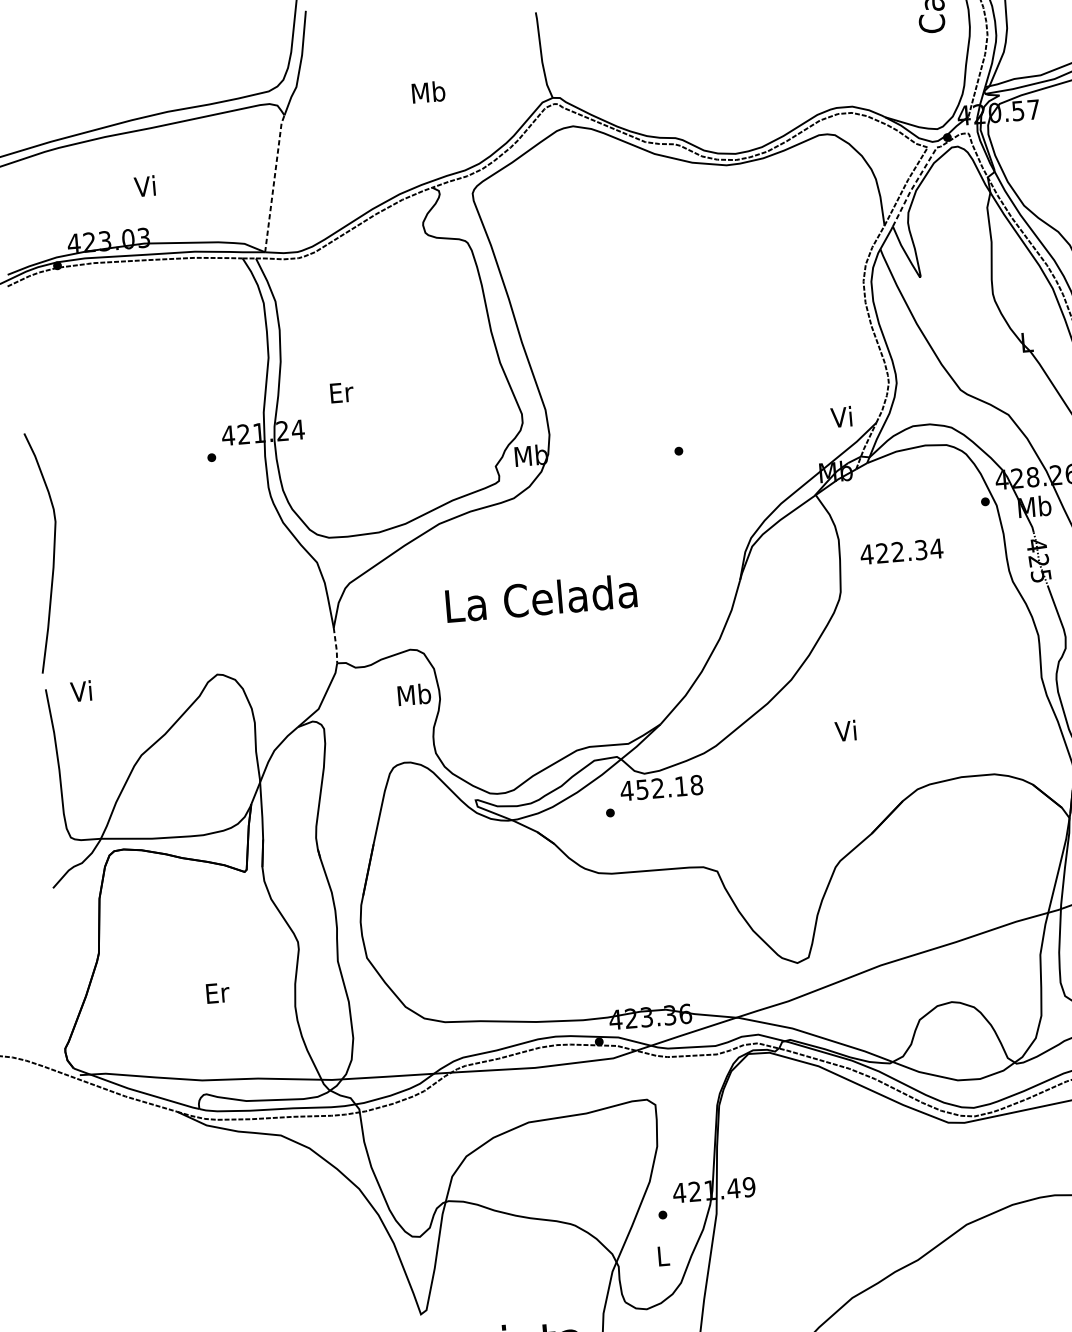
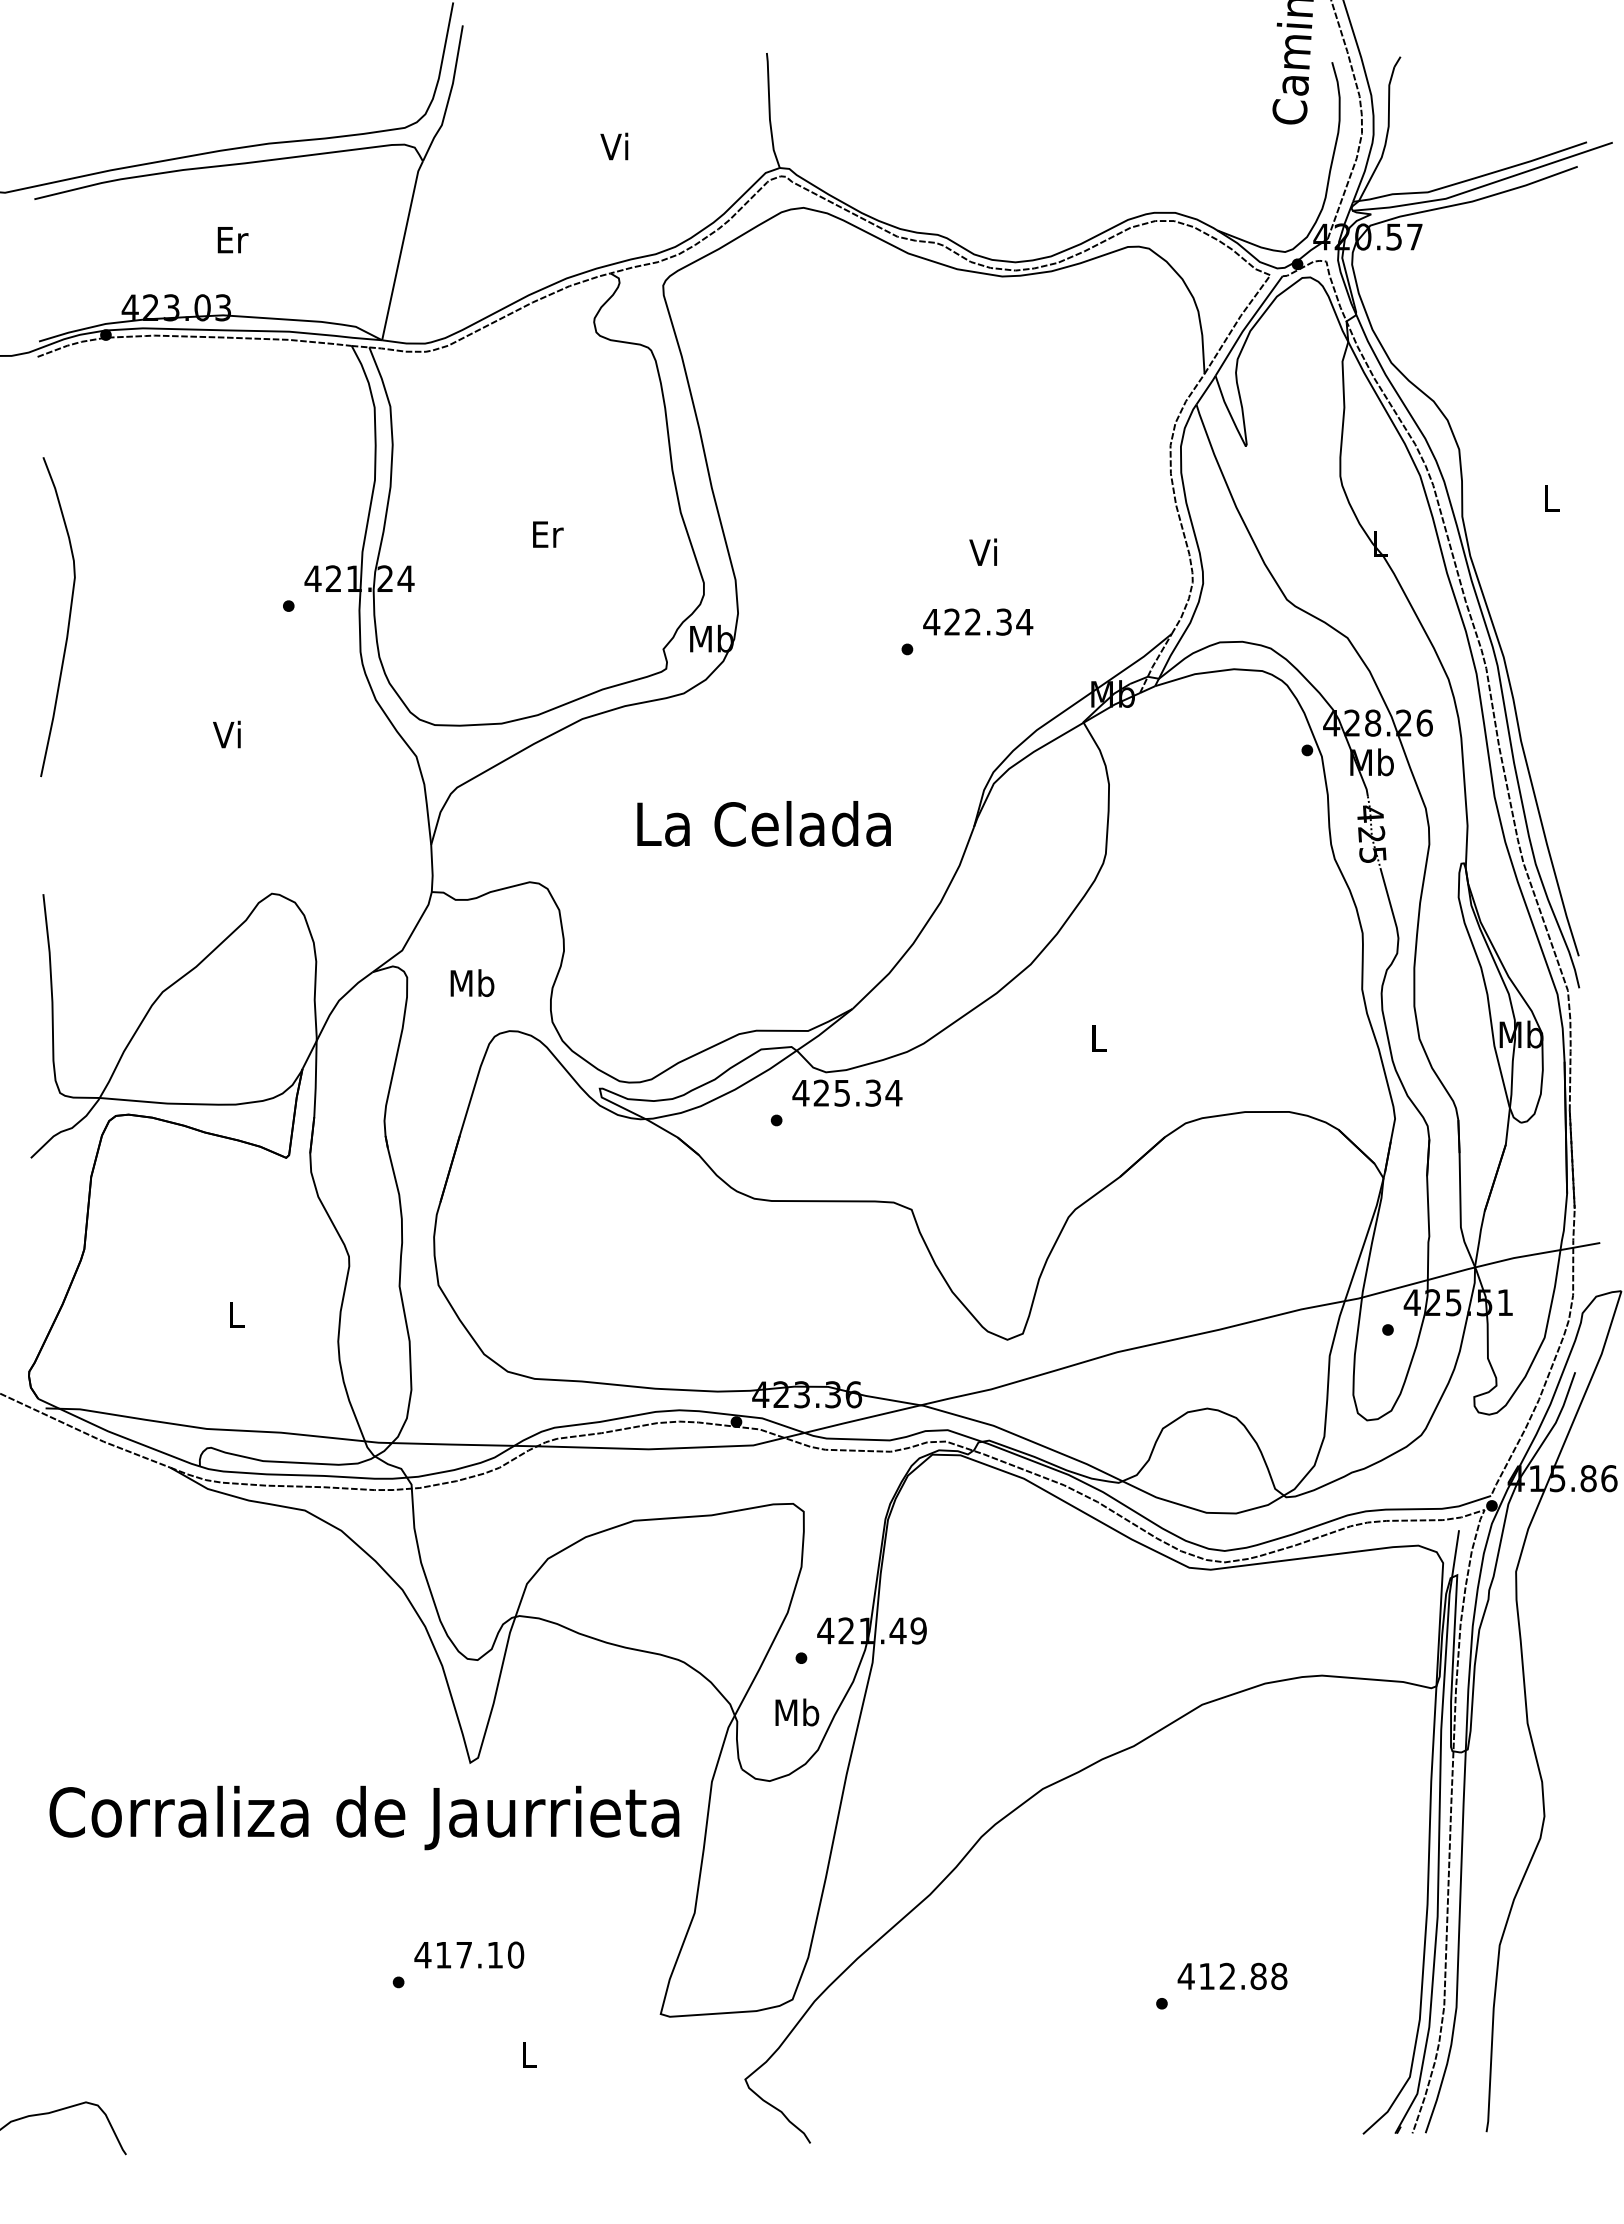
text: (428, 92) -> (616, 146), Mb -> Vi
line: (273, 182) -> (401, 249), dashed -> solid
text: (146, 186) -> (232, 239), Vi -> Er
line: (913, 186) -> (1247, 325), dashed -> solid
text: (342, 392) -> (548, 534), moved
text: (840, 416) -> (982, 551), moved
text: (901, 551) -> (978, 621), moved
curve: (53, 552) -> (68, 617), moved
text: (540, 598) -> (763, 823), moved
line: (336, 646) -> (432, 869), dashed -> solid
text: (80, 691) -> (226, 734), moved
text: (414, 694) -> (472, 982), moved
text: (845, 730) -> (1096, 1037), Vi -> L
text: (669, 786) -> (857, 1092), 452.18 -> 425.34
text: (218, 993) -> (237, 1315), Er -> L
text: (663, 1256) -> (797, 1712), L -> Mb

